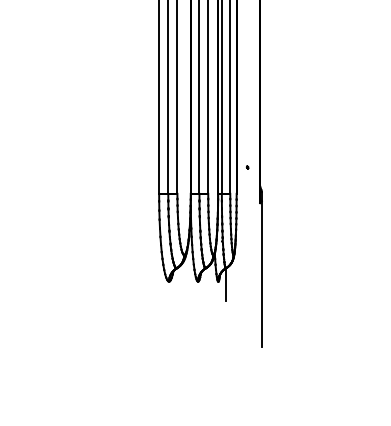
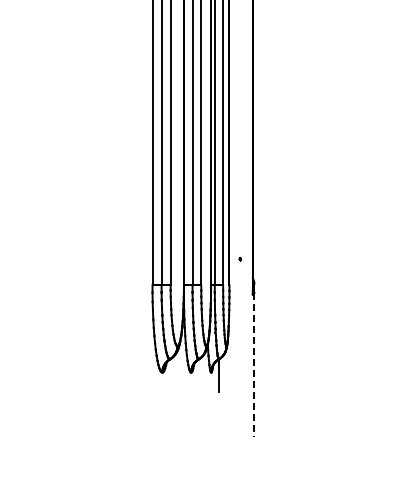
line: (261, 274) -> (254, 365), solid -> dashed

